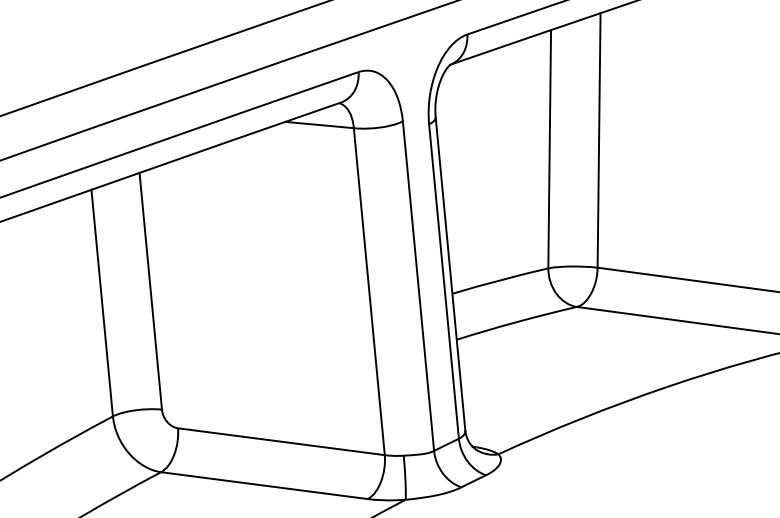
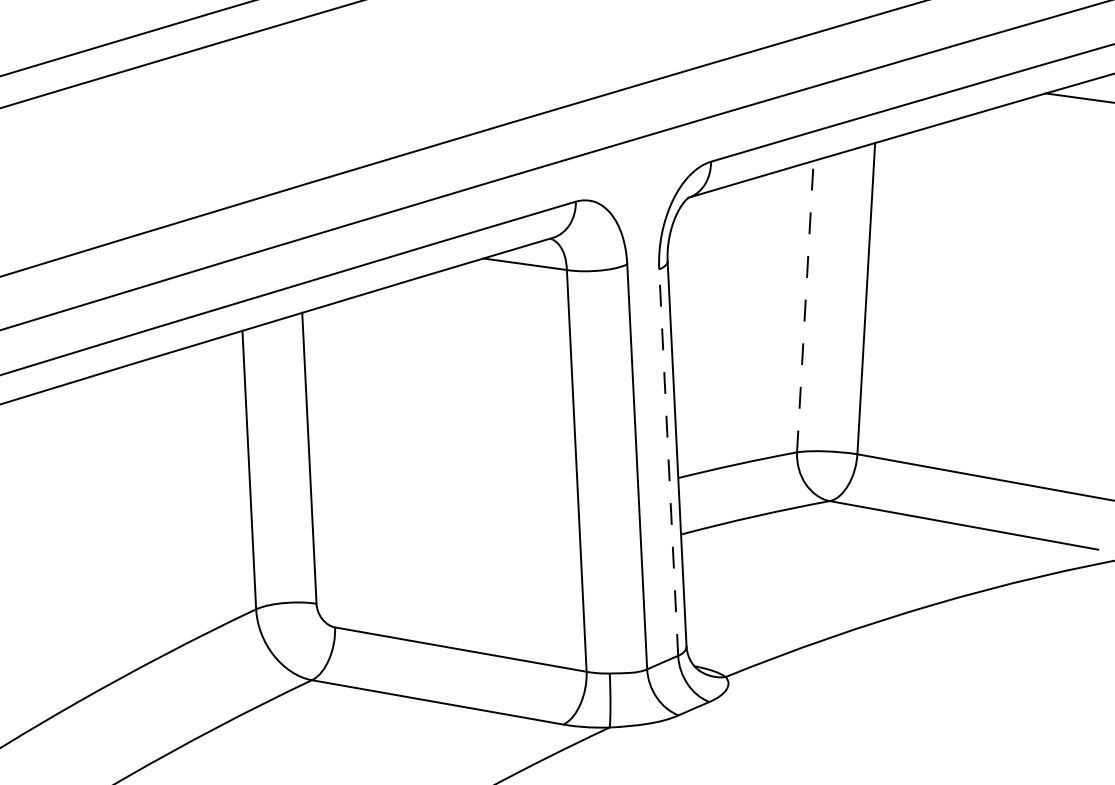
line: (549, 149) -> (805, 306), solid -> dashed
line: (443, 281) -> (668, 462), solid -> dashed

